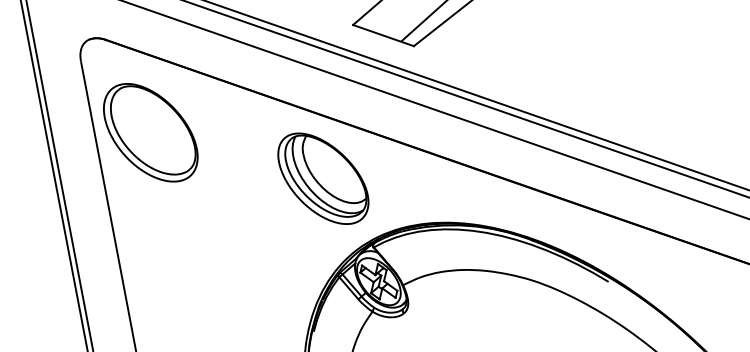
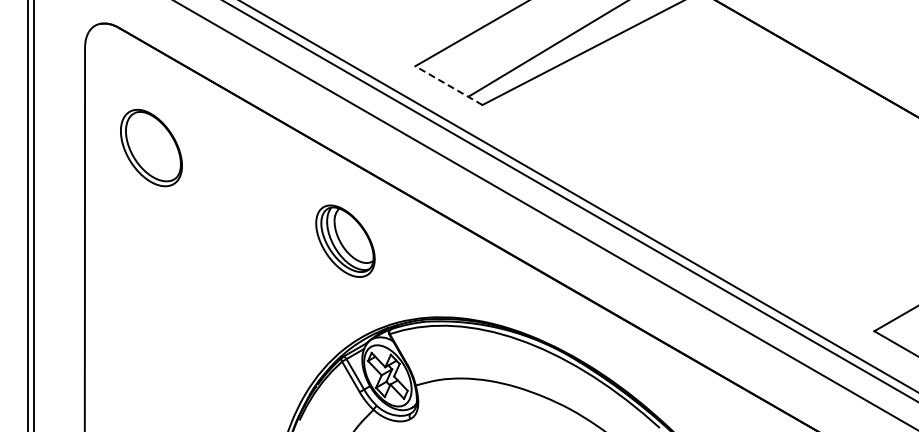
line: (383, 35) -> (448, 85), solid -> dashed
part: (150, 132) -> (151, 147), size x0.6
part: (323, 177) -> (345, 240), size x0.6

